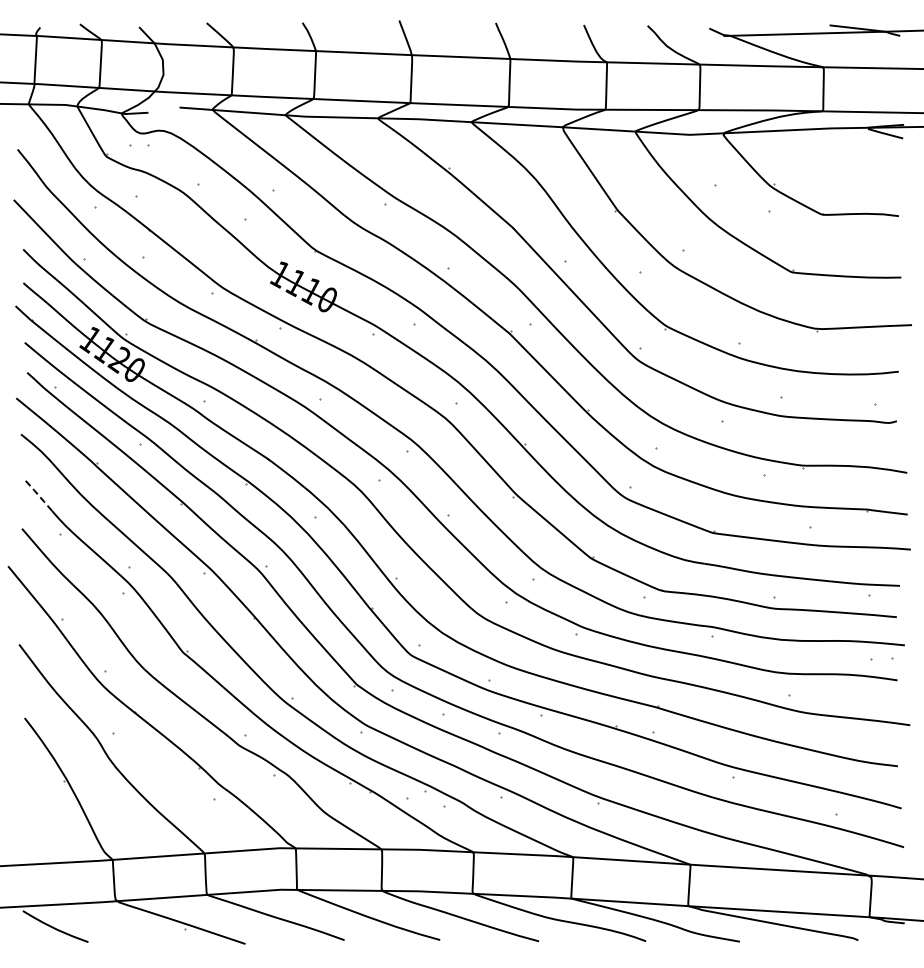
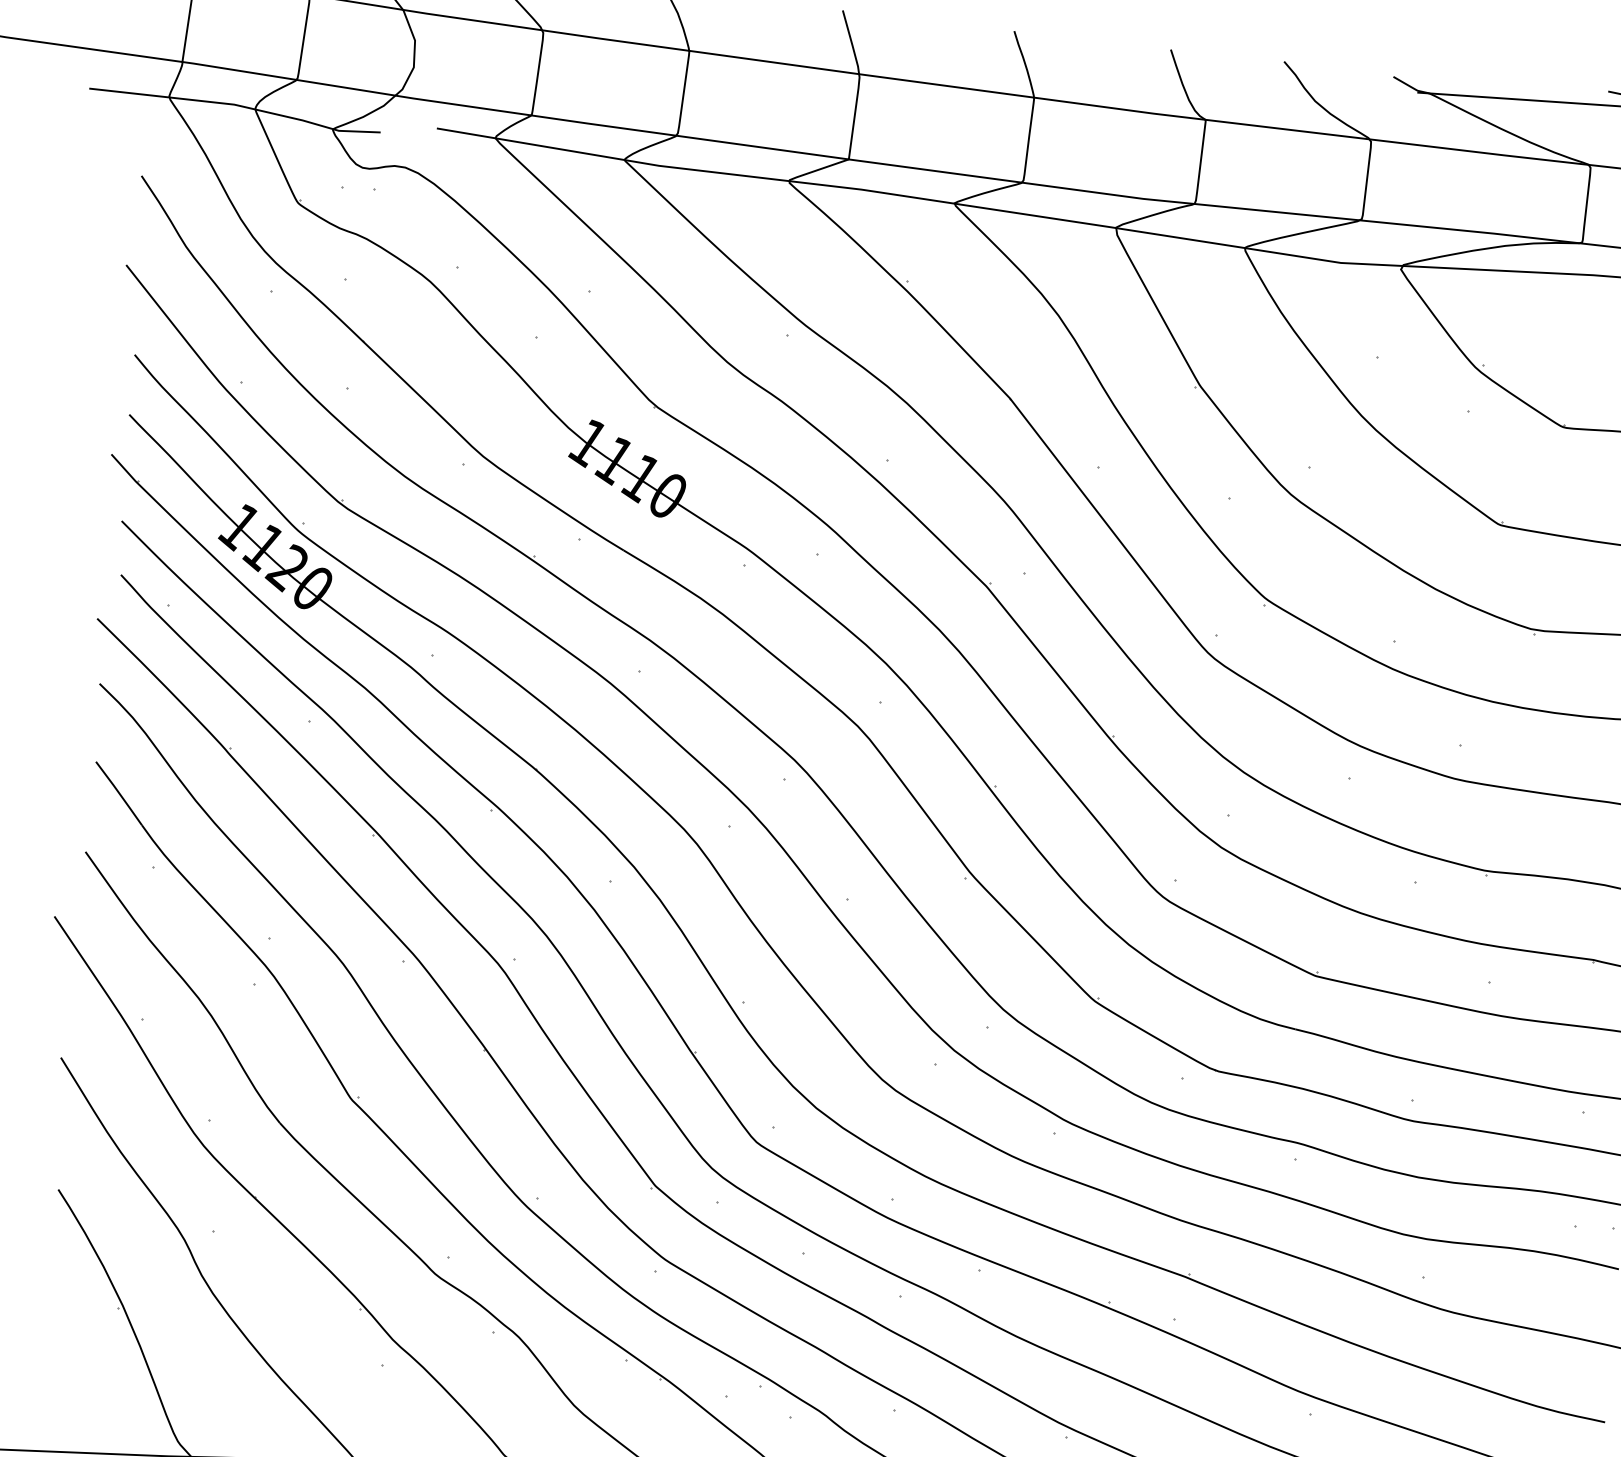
line: (37, 494) -> (118, 793), dashed -> solid

